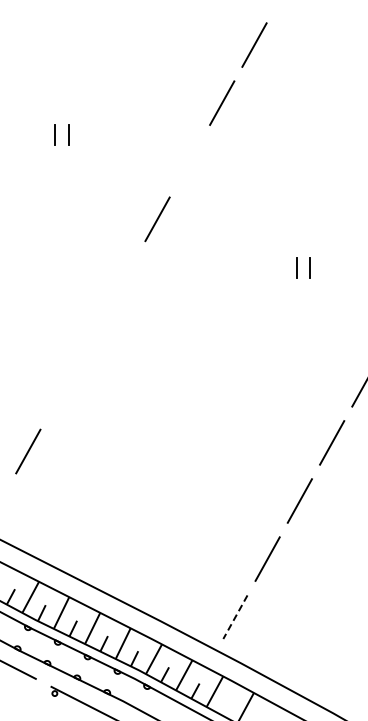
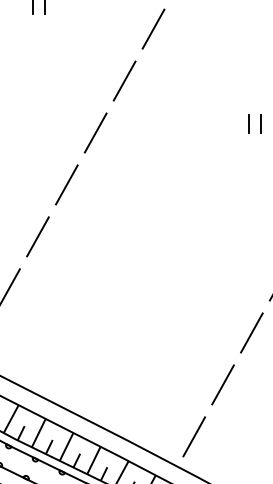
line: (189, 161) -> (153, 29), added
line: (125, 277) -> (95, 133), added
line: (92, 335) -> (66, 184), added
line: (60, 393) -> (37, 236), added
line: (235, 617) -> (194, 437), dashed -> solid

